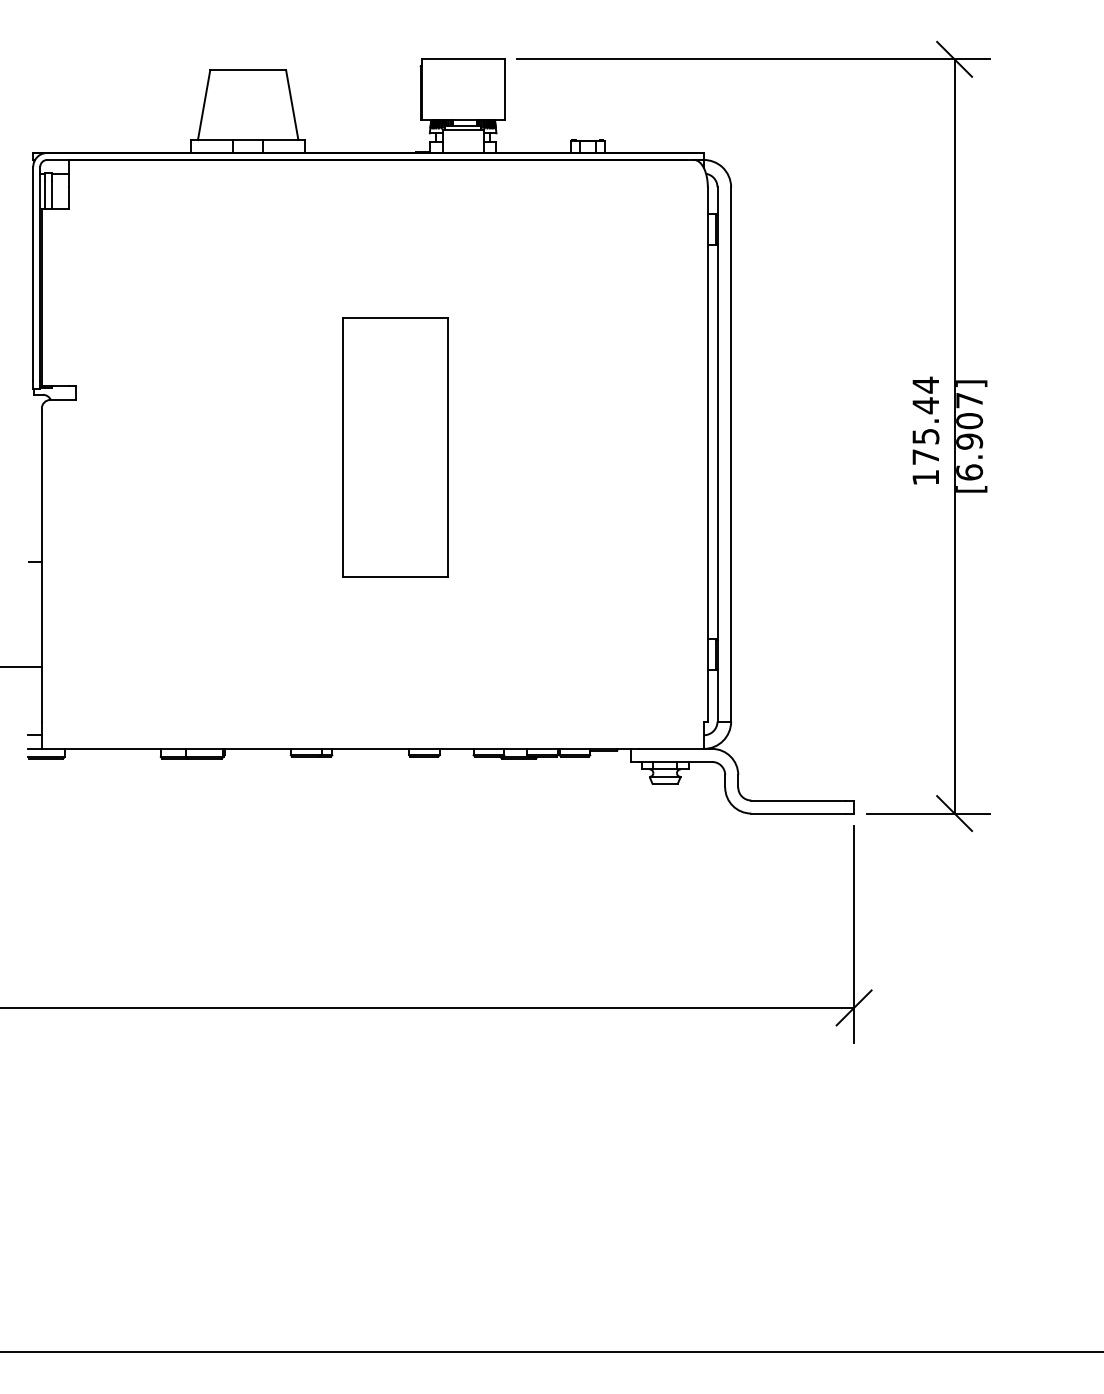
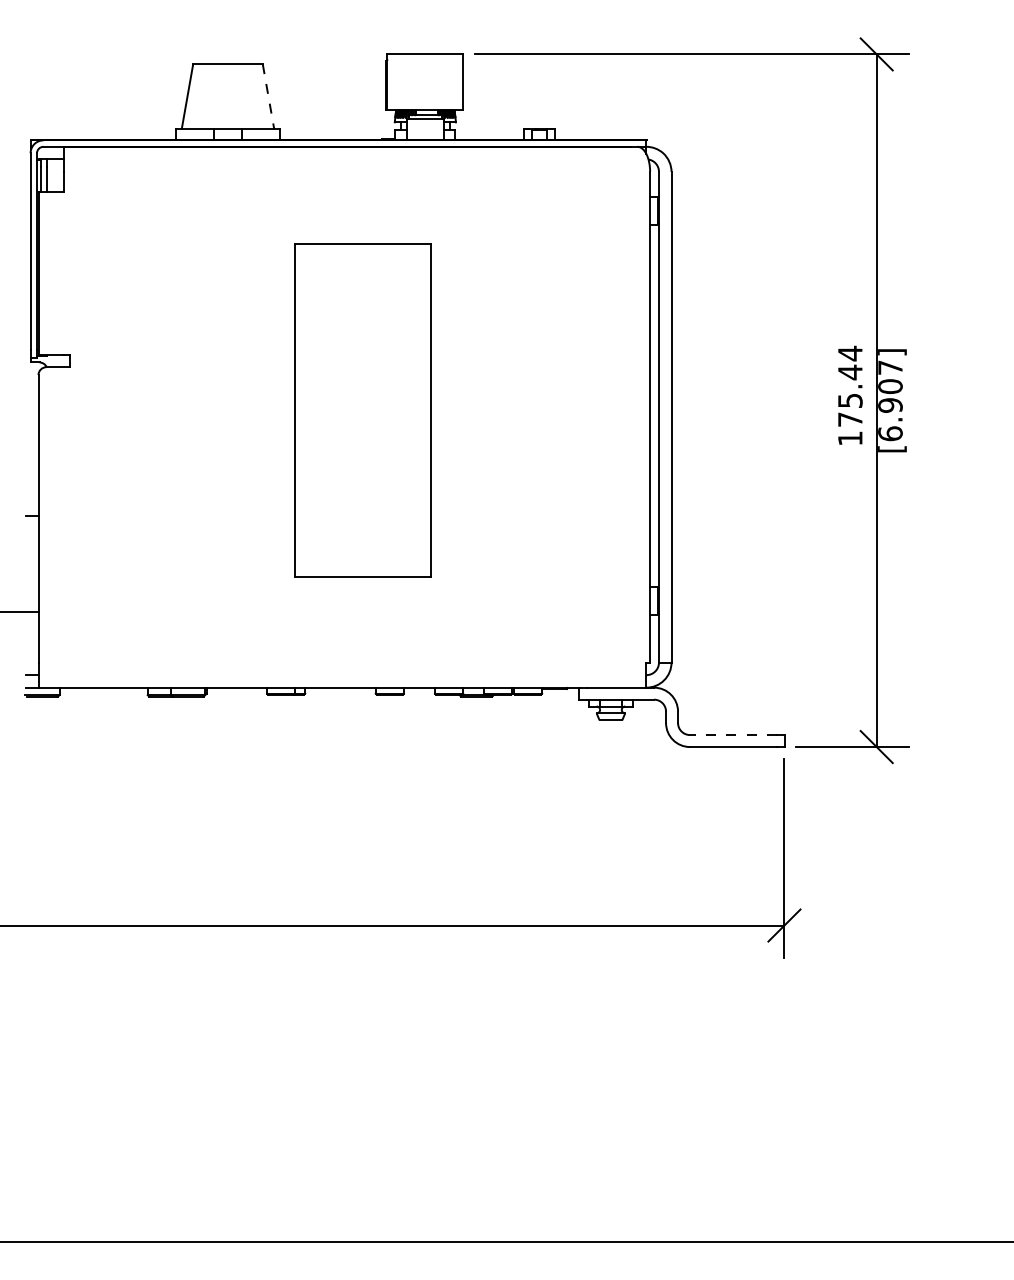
line: (292, 105) -> (268, 96), solid -> dashed
part: (395, 447) -> (363, 410), size x1.4
line: (797, 800) -> (732, 735), solid -> dashed

